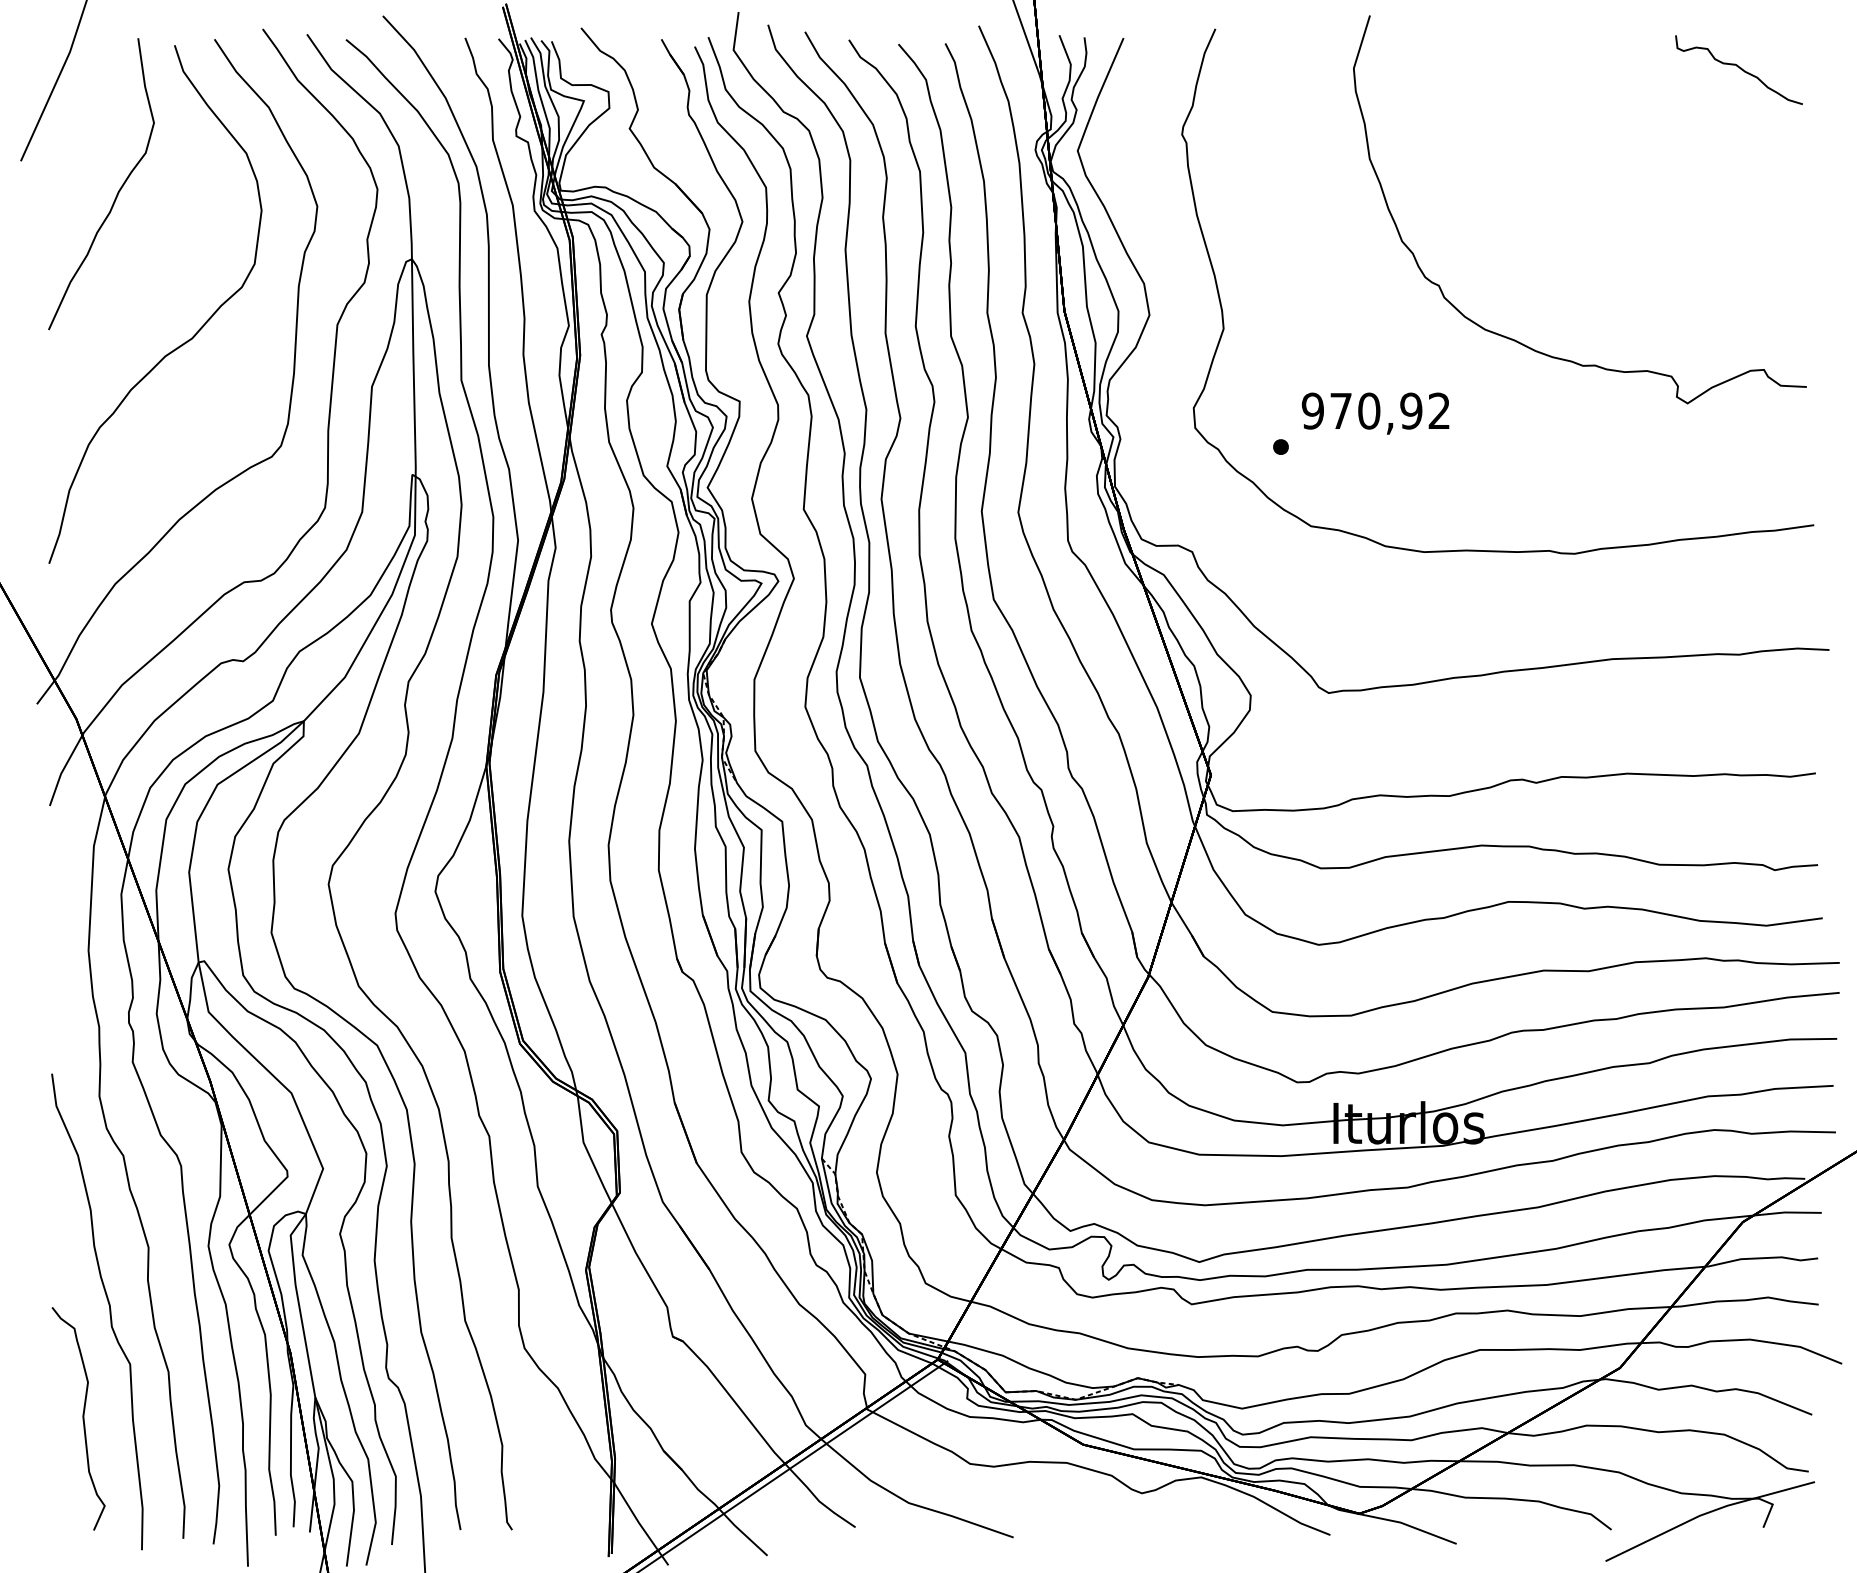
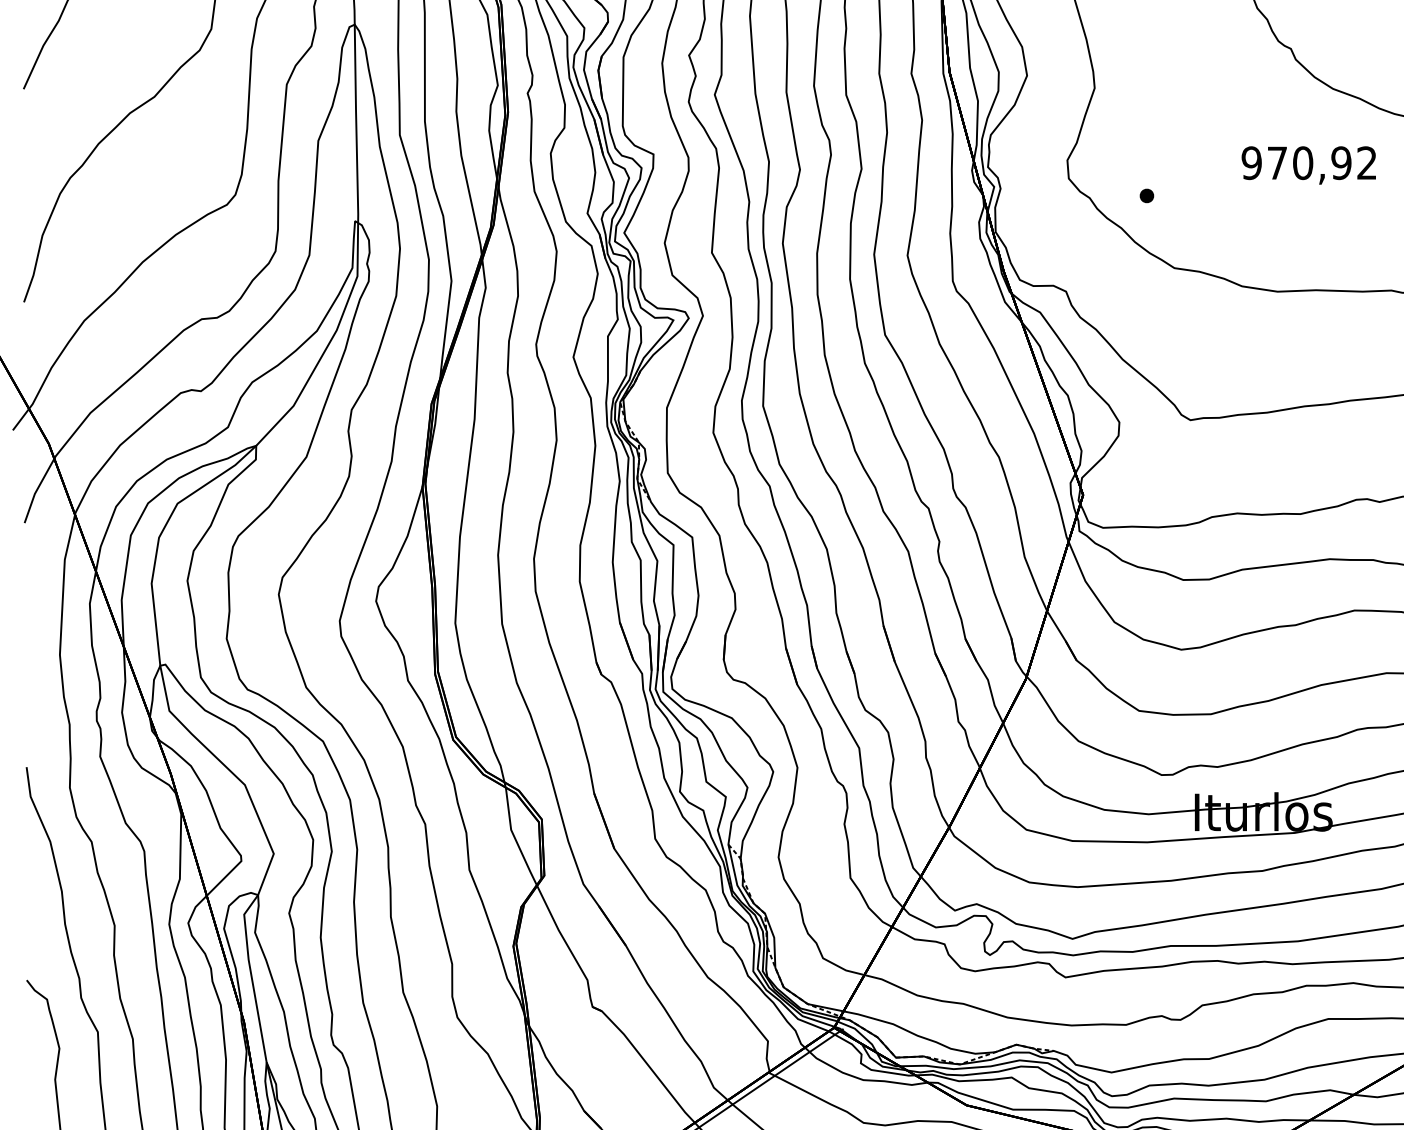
text: (1375, 413) -> (1308, 165), moved

